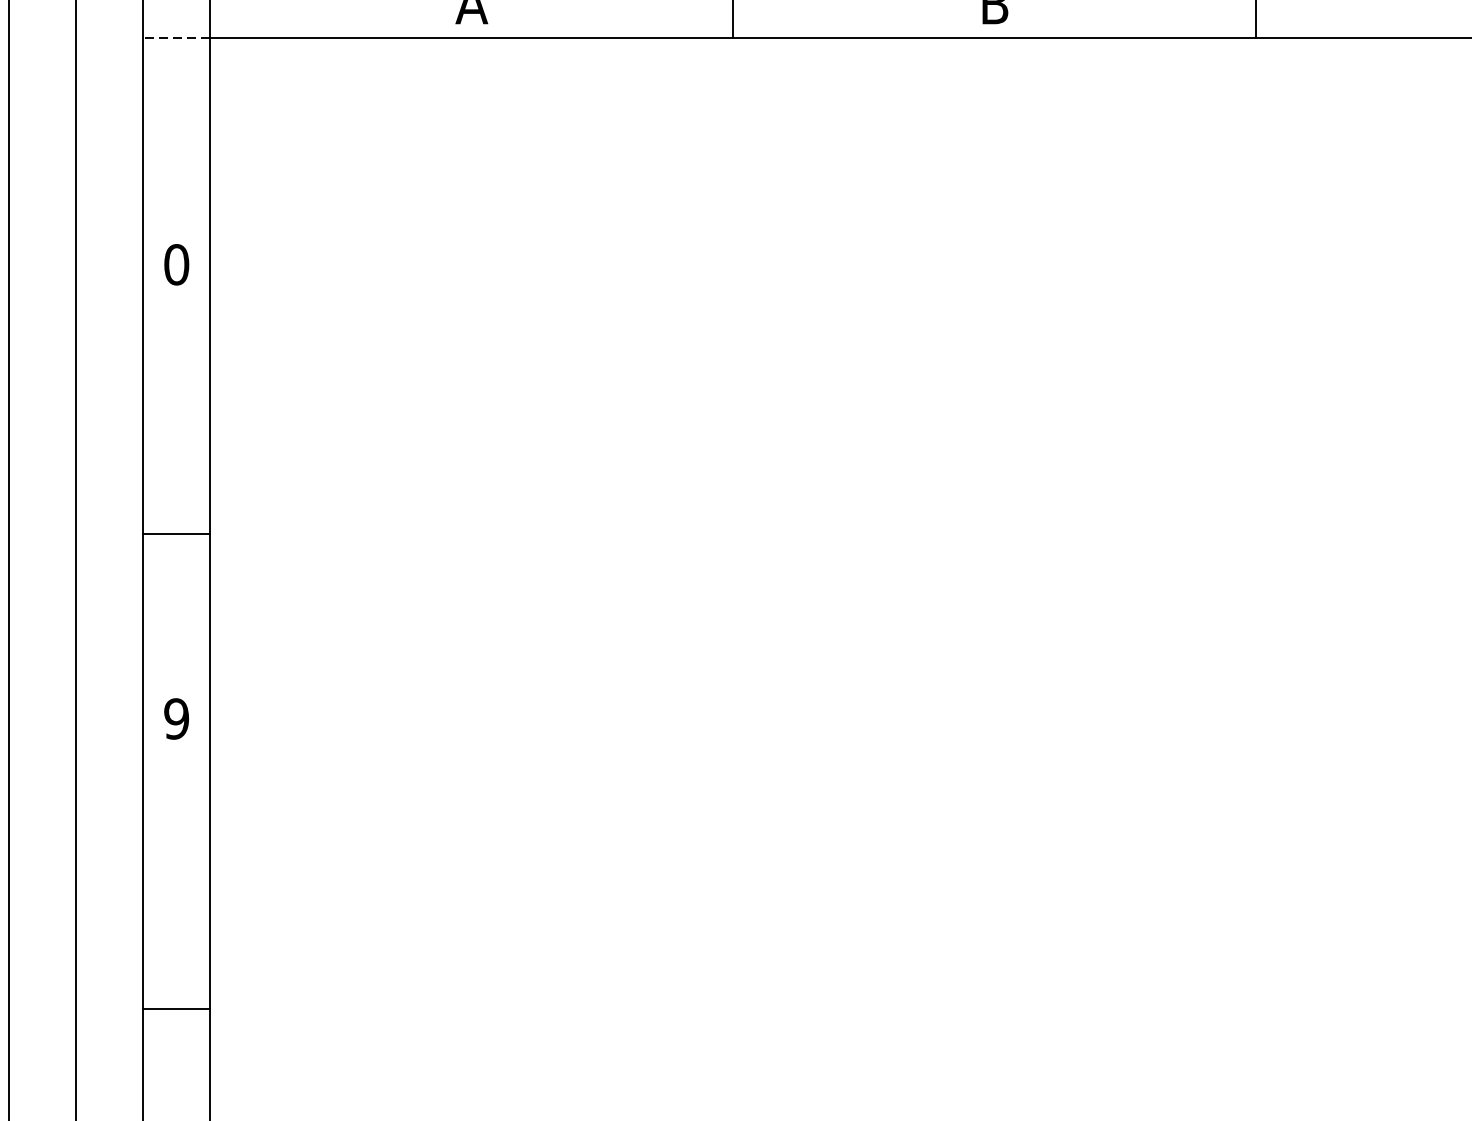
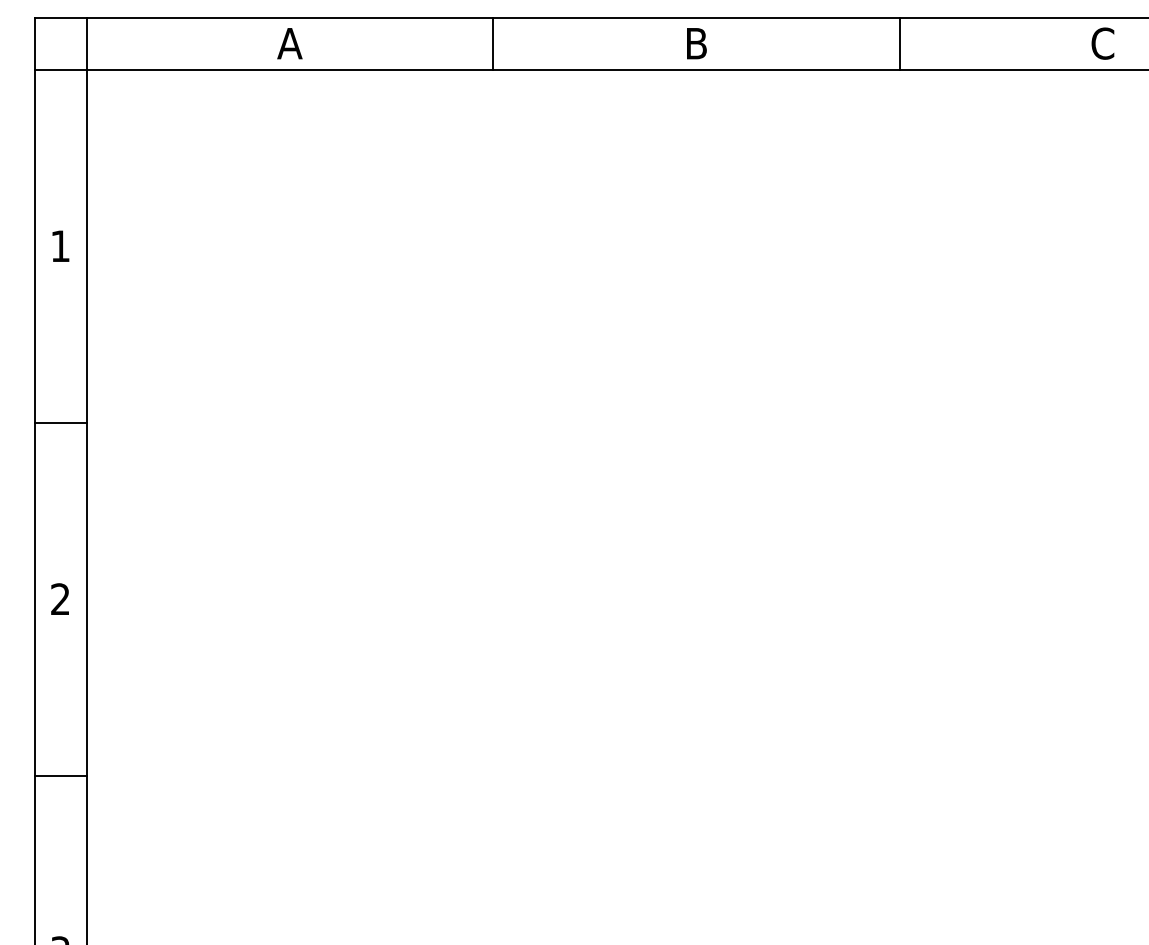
line: (176, 37) -> (60, 69), dashed -> solid
text: (176, 265) -> (60, 246), 0 -> 1
line: (176, 533) -> (60, 422), moved
text: (176, 719) -> (60, 599), 9 -> 2
line: (176, 1008) -> (60, 775), moved

